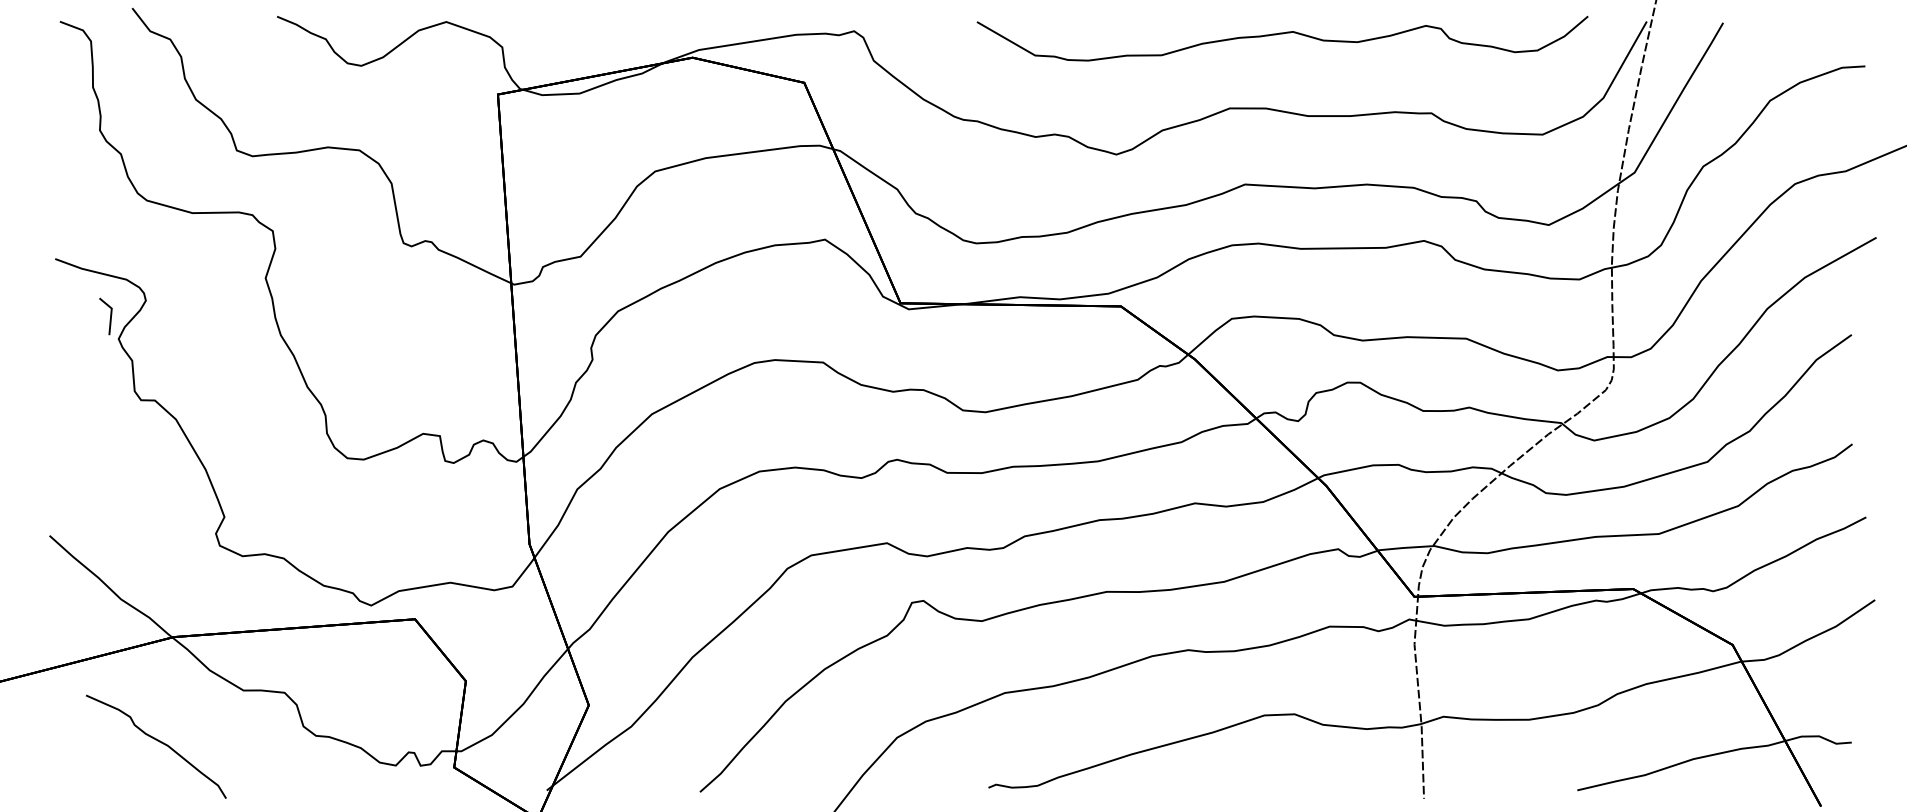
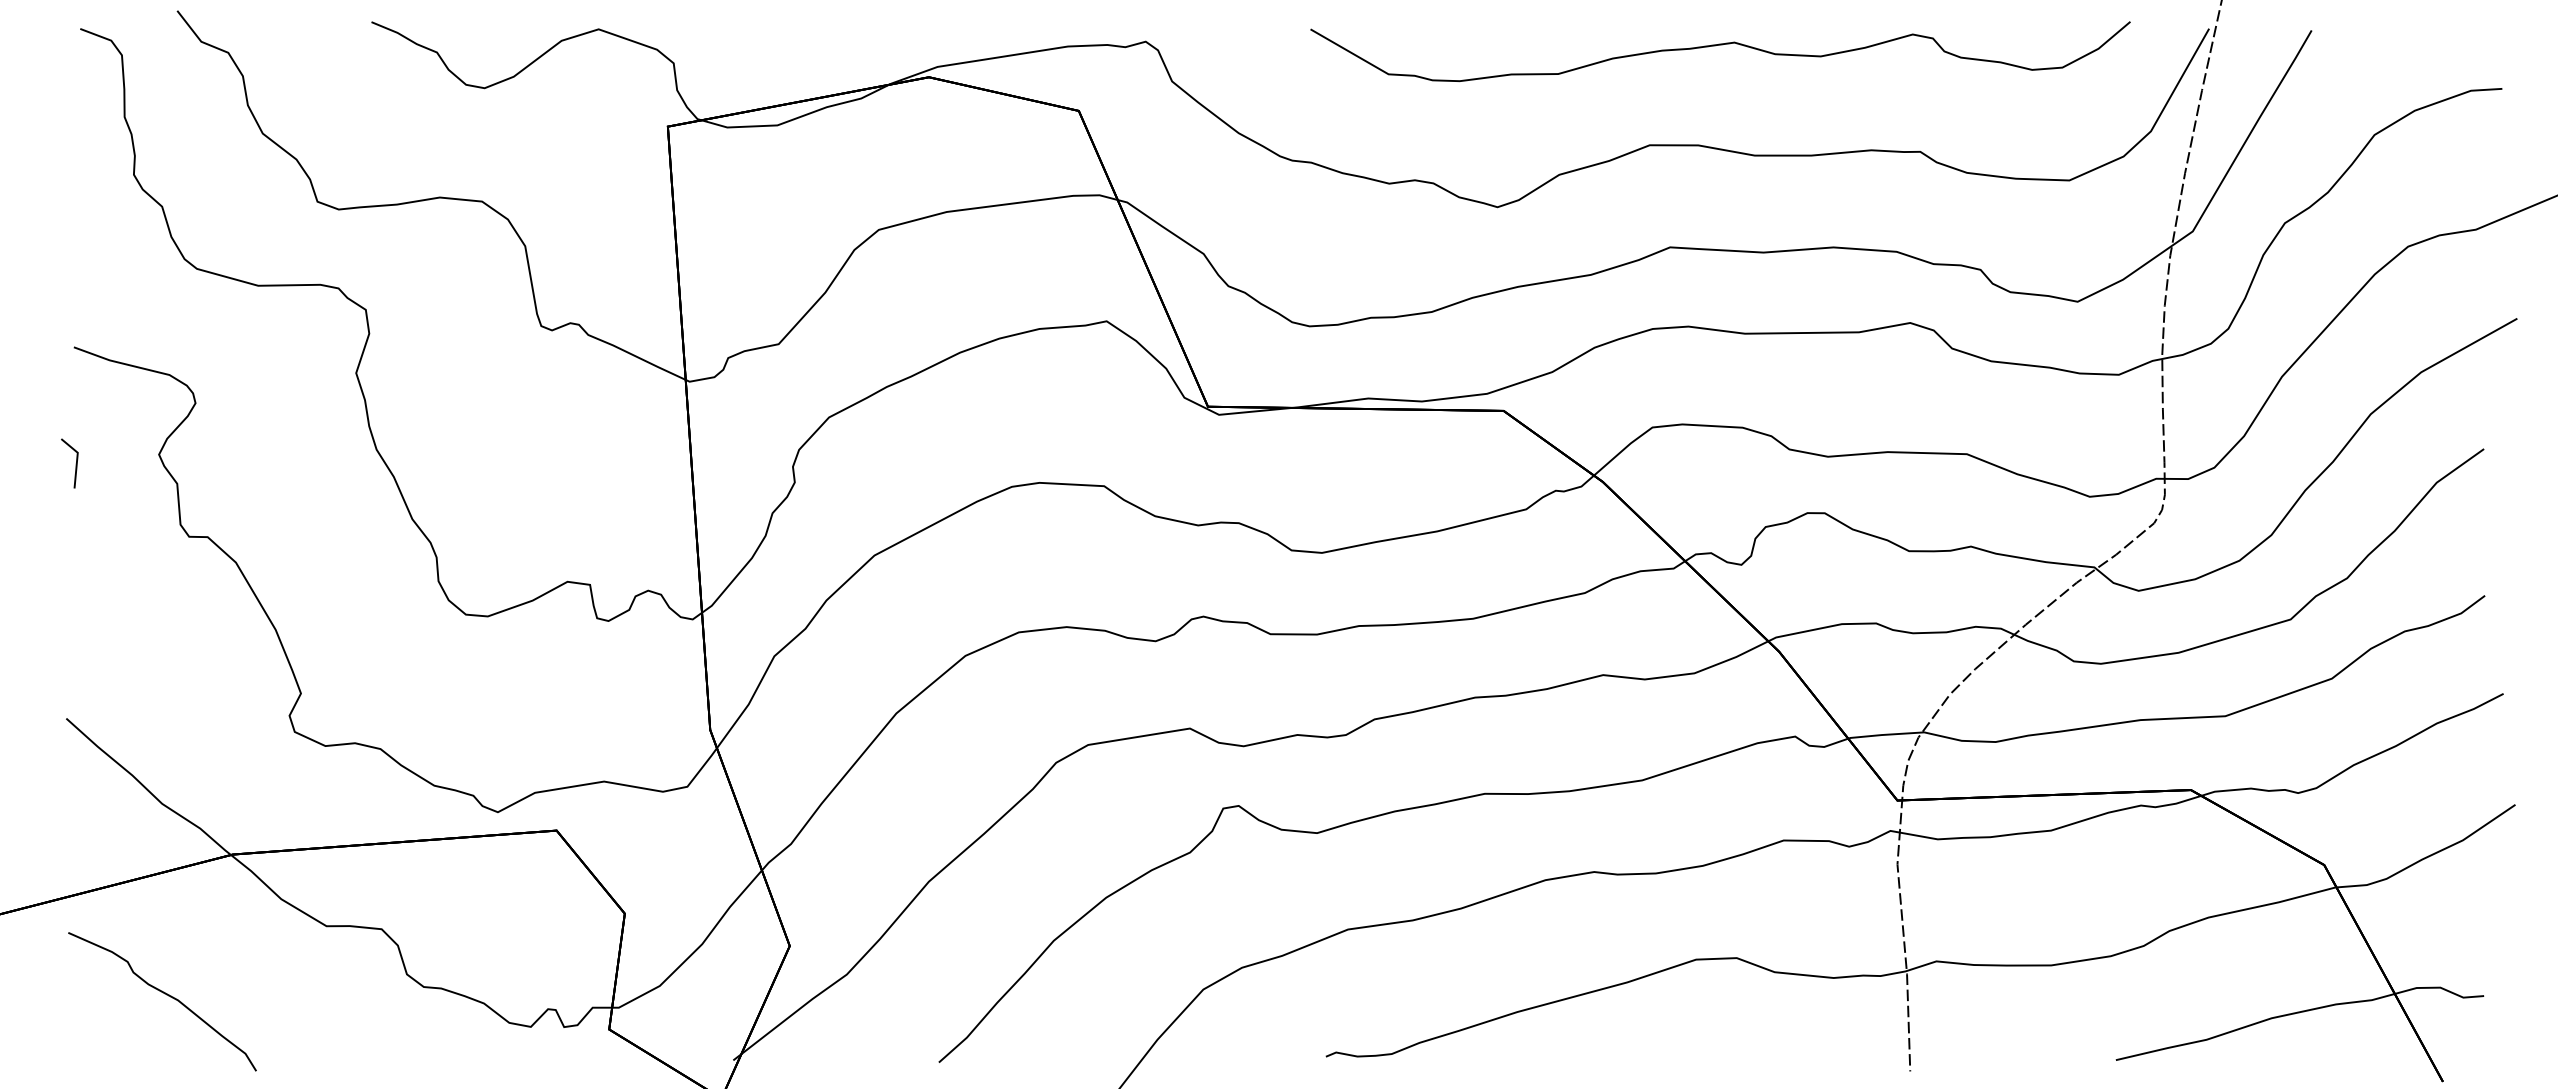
line: (110, 316) -> (75, 463), moved
curve: (159, 742) -> (166, 995), moved

